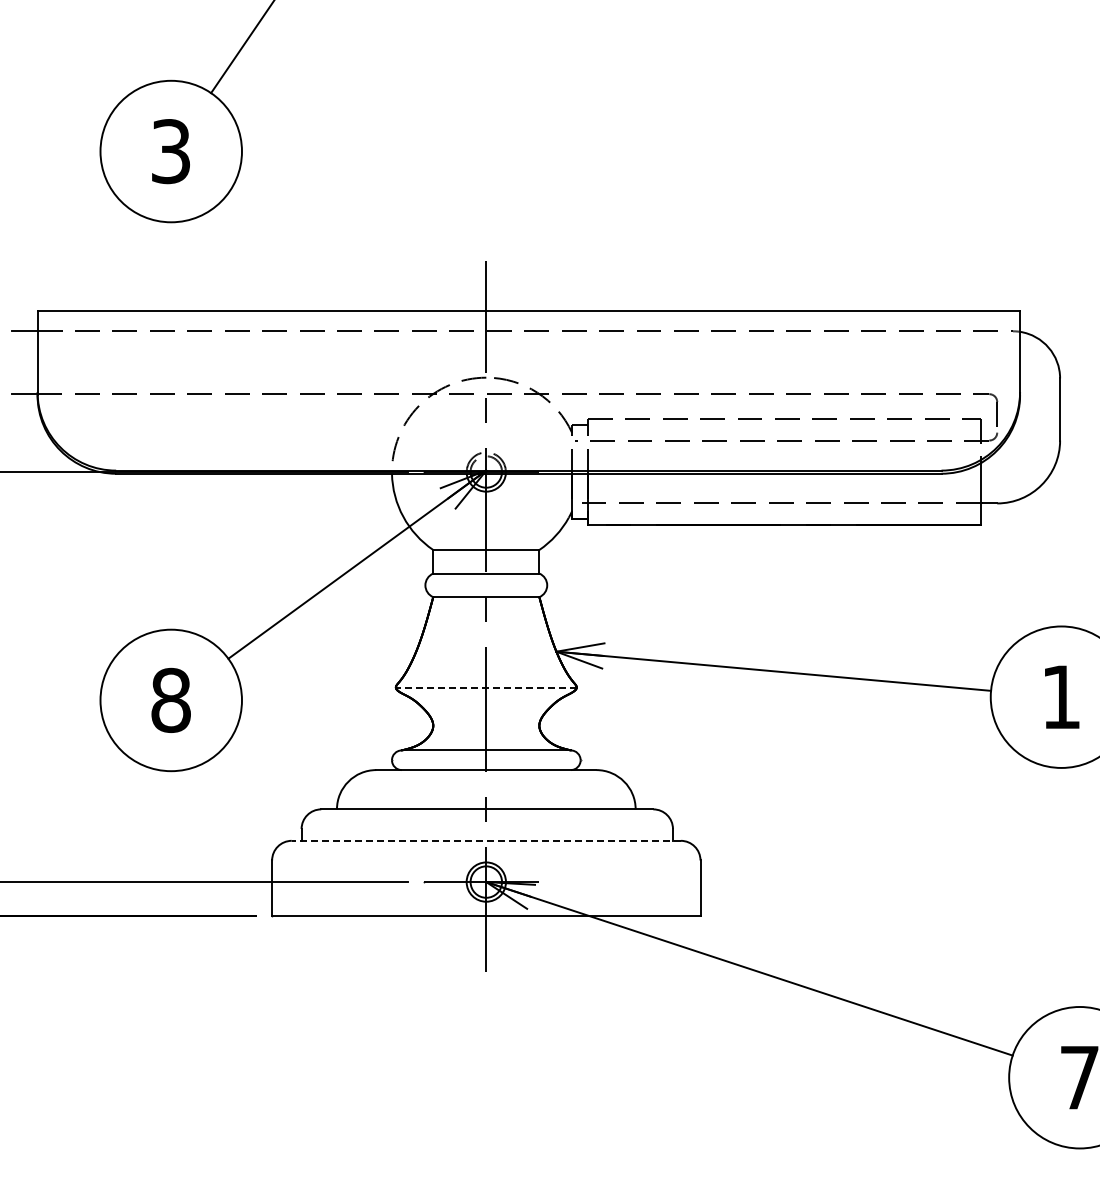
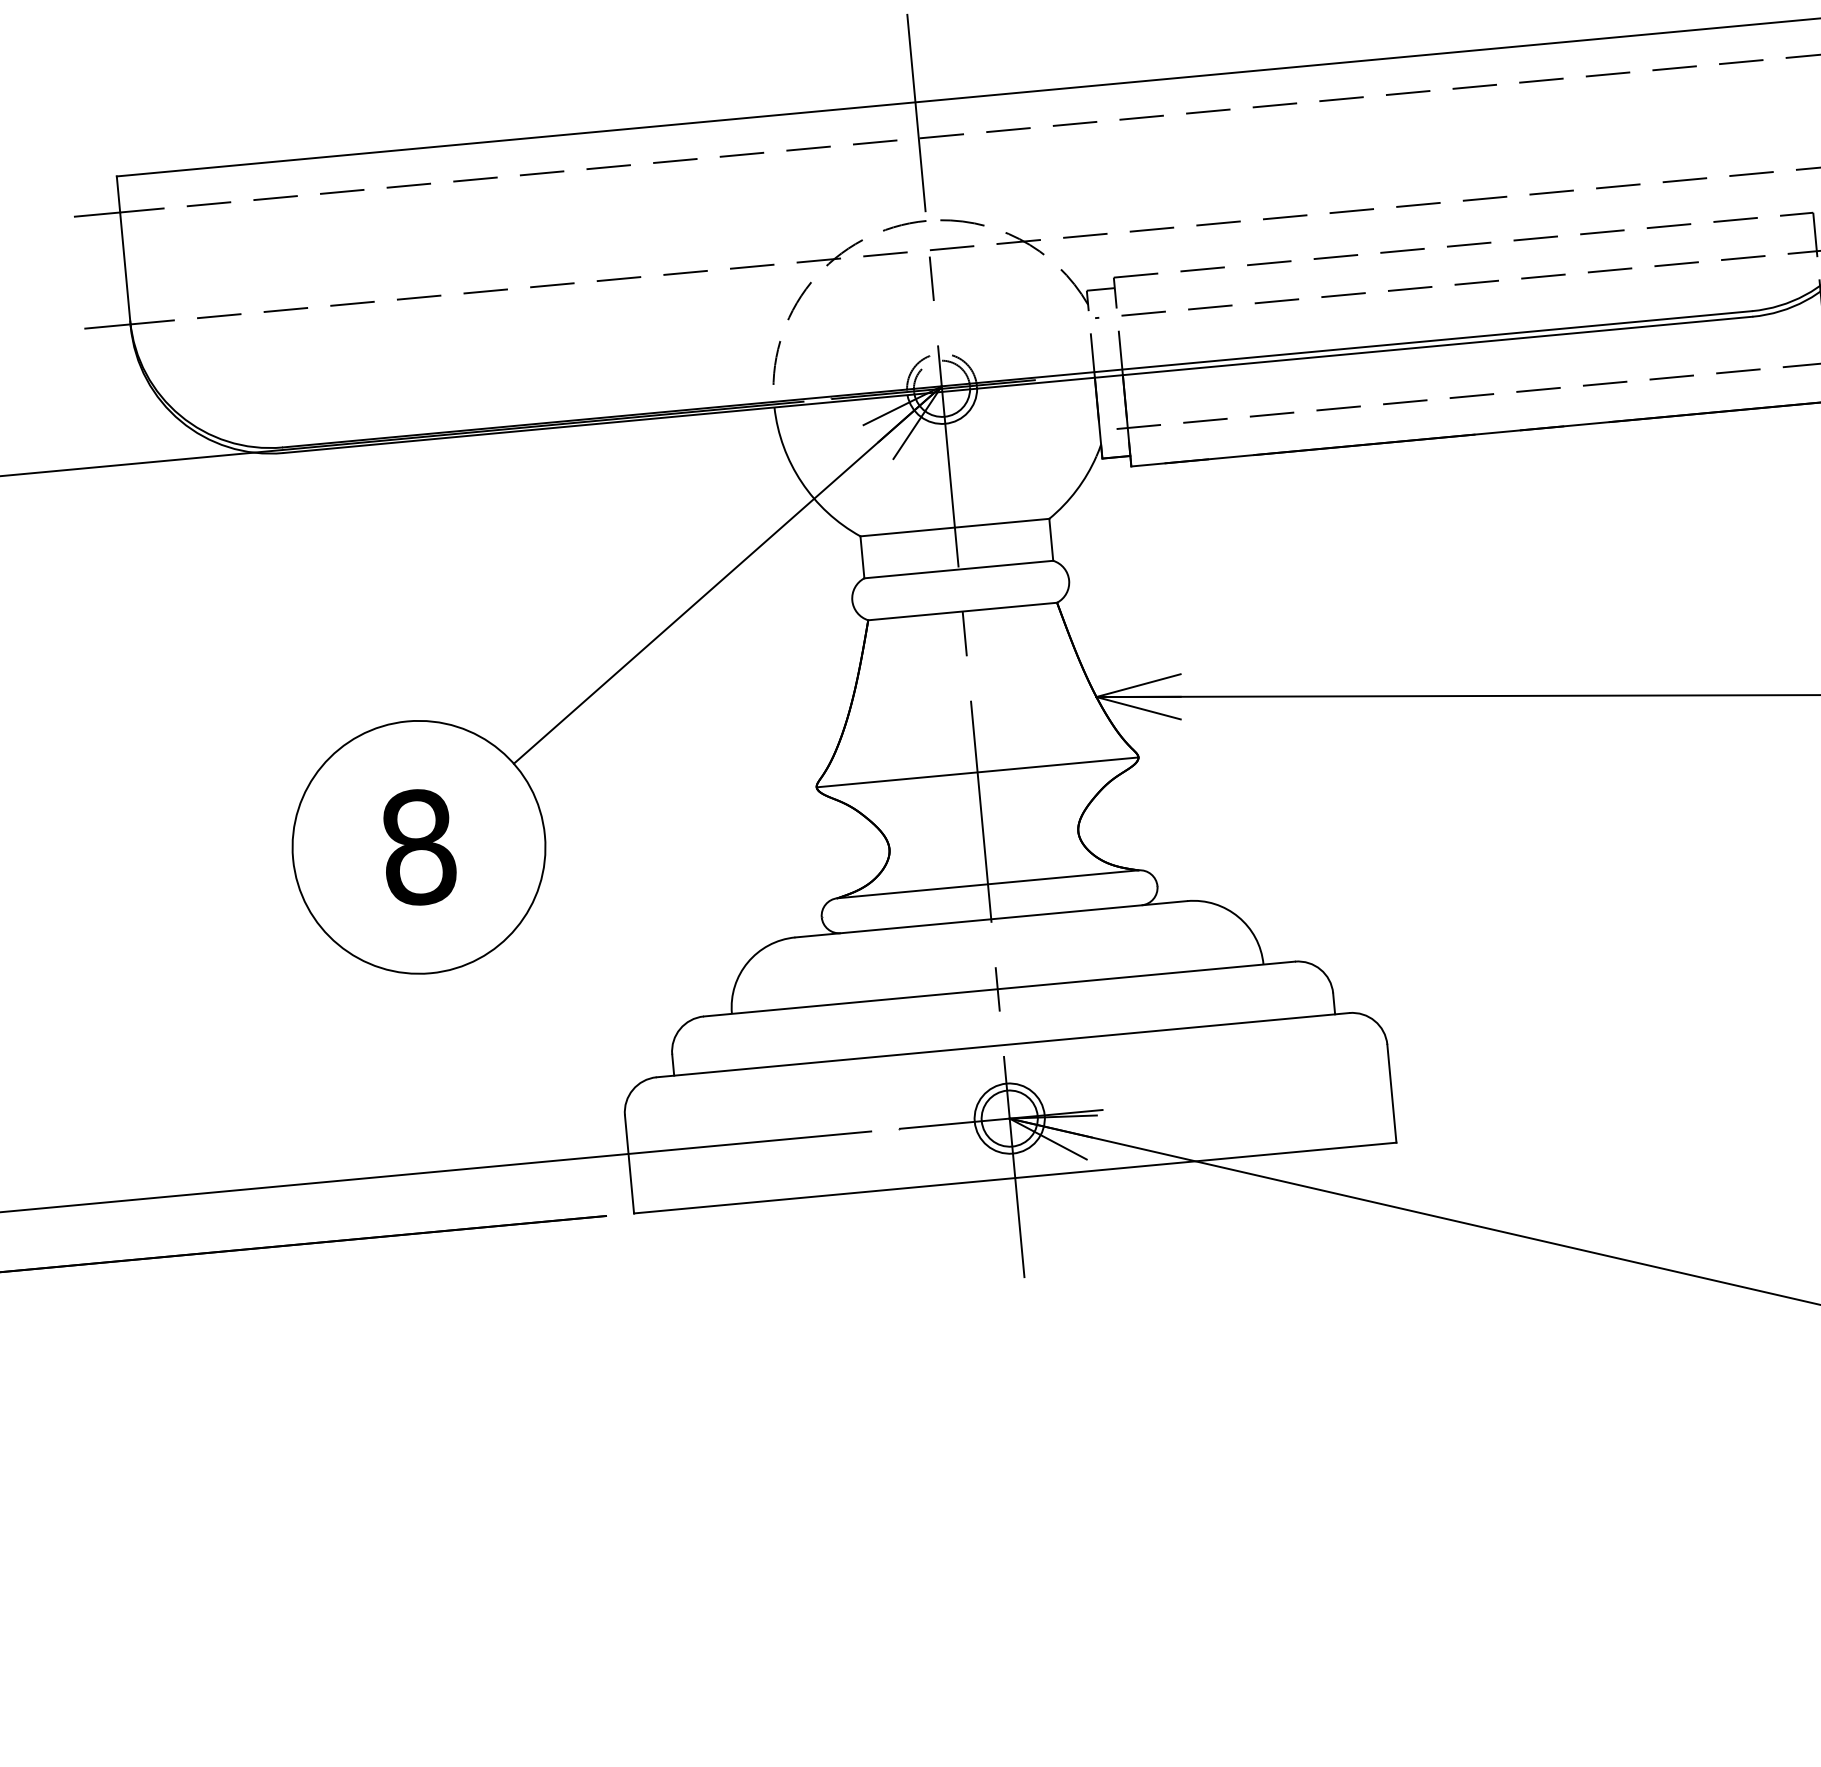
line: (485, 687) -> (976, 772), dashed -> solid
line: (486, 840) -> (1003, 1044), dashed -> solid

